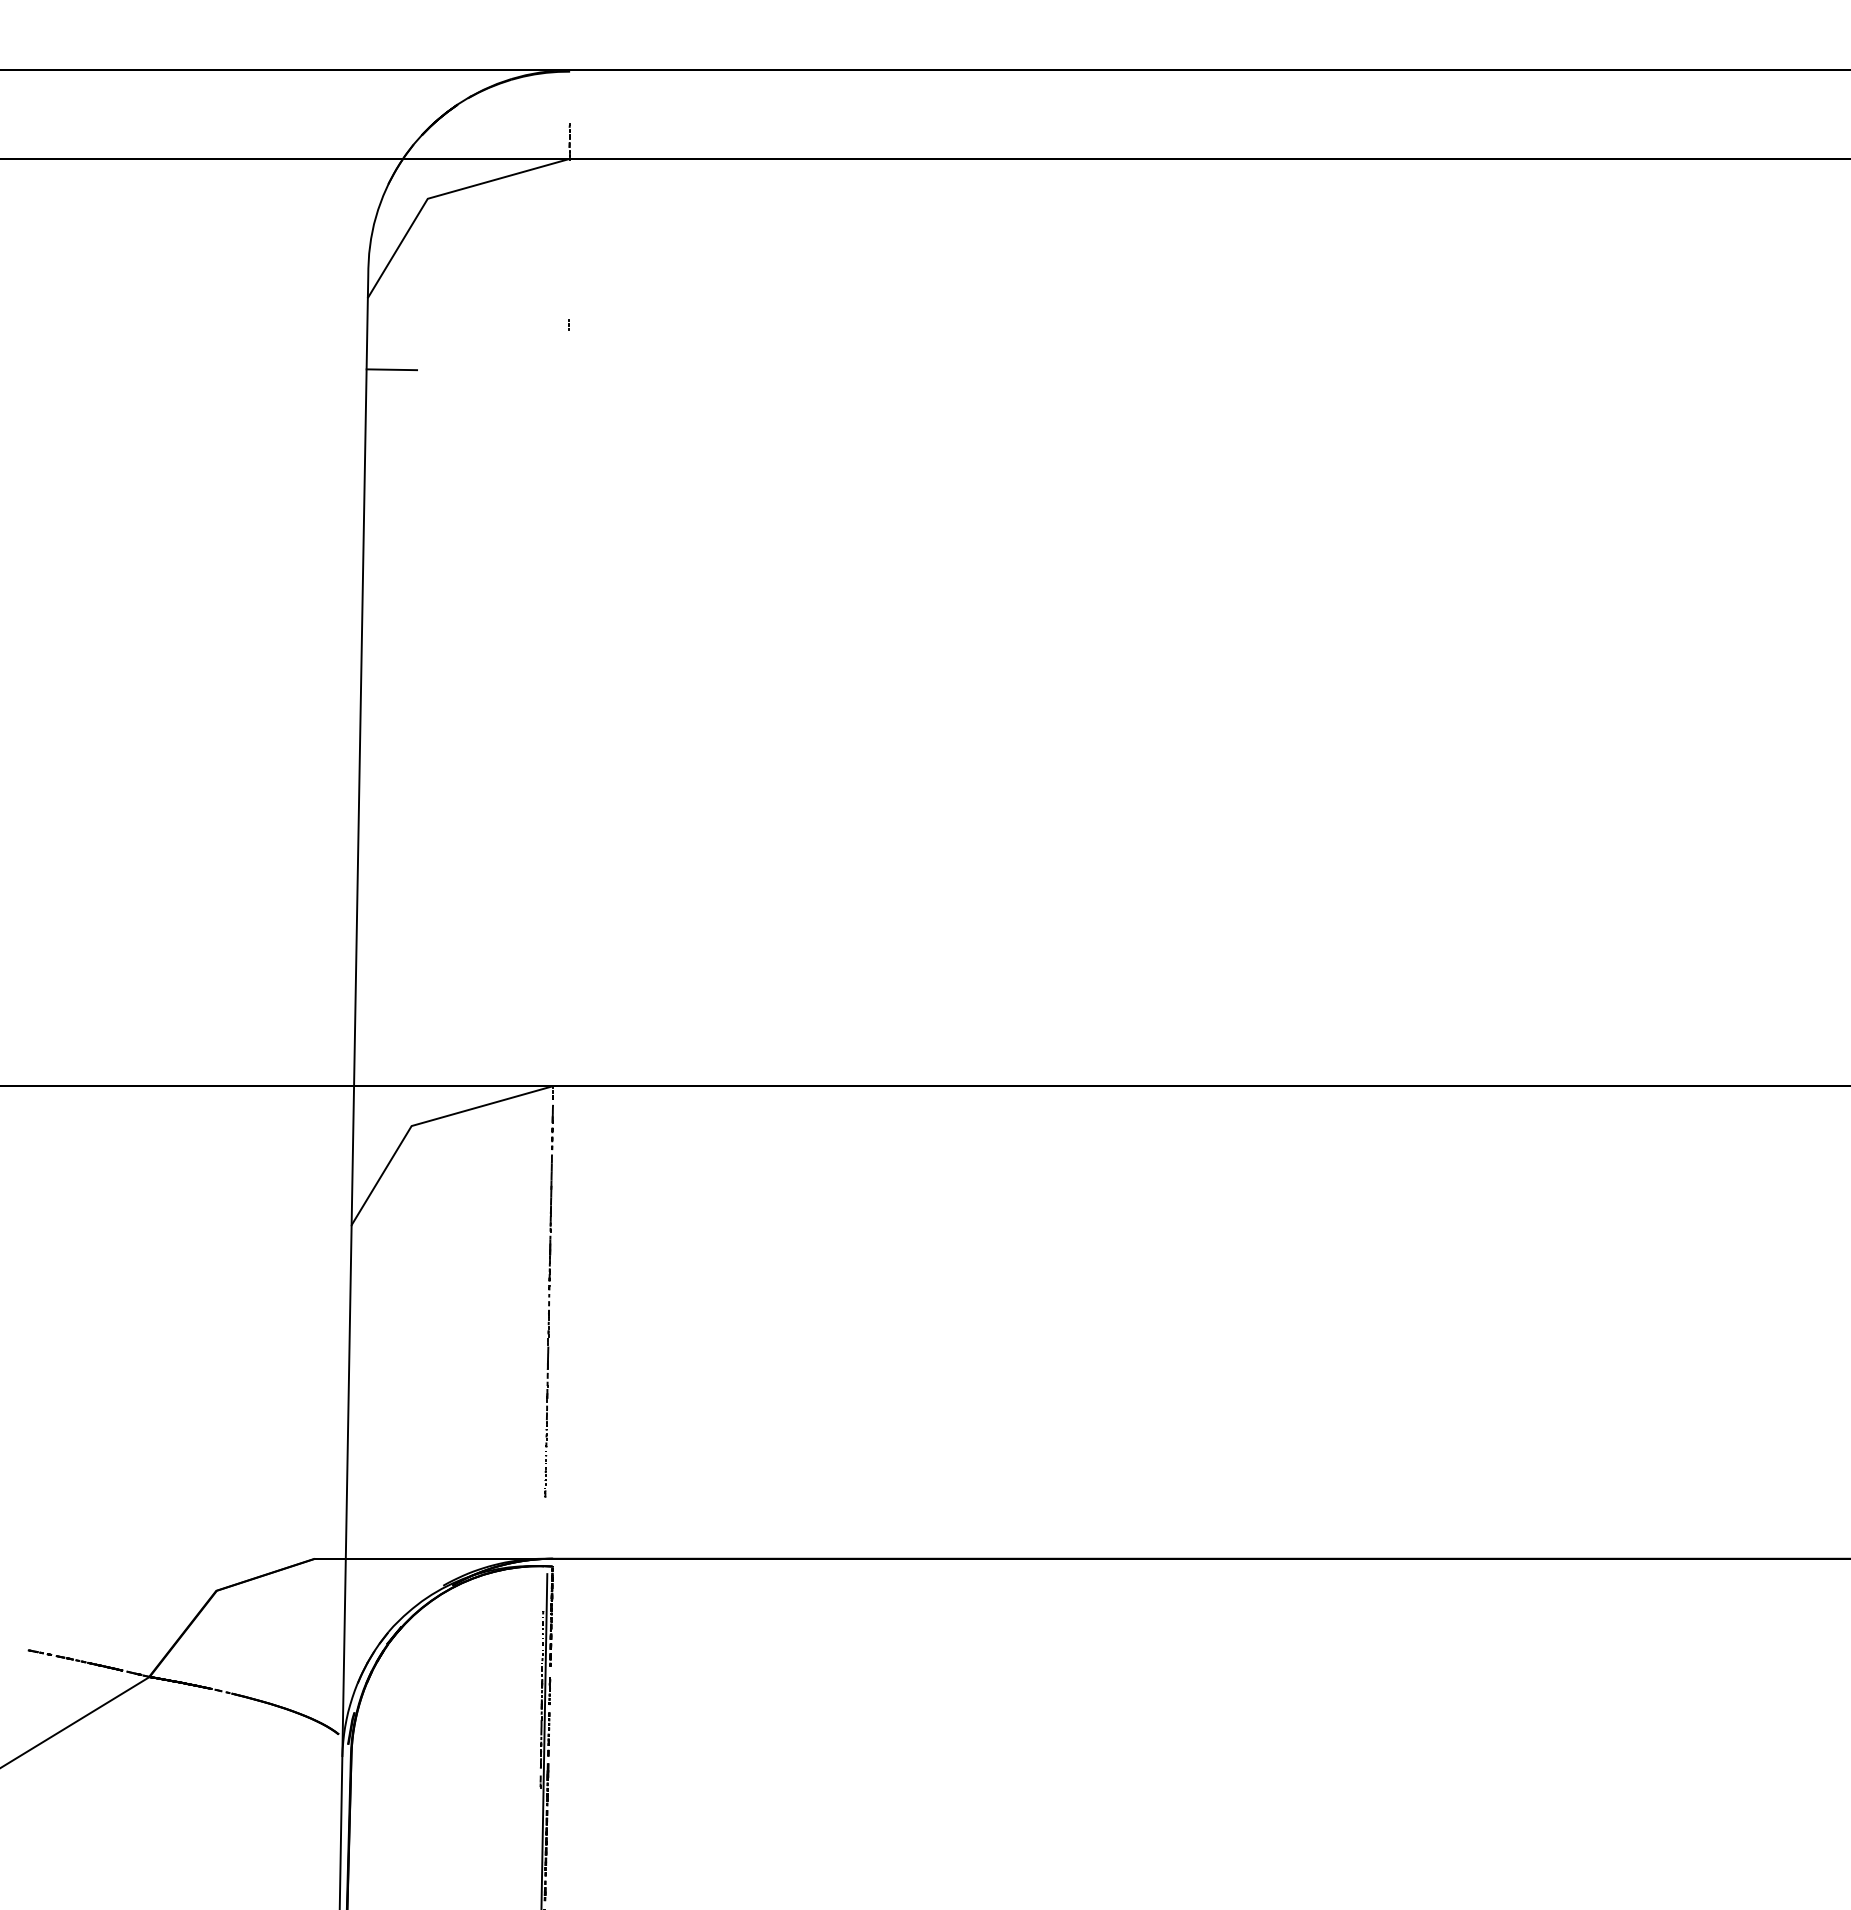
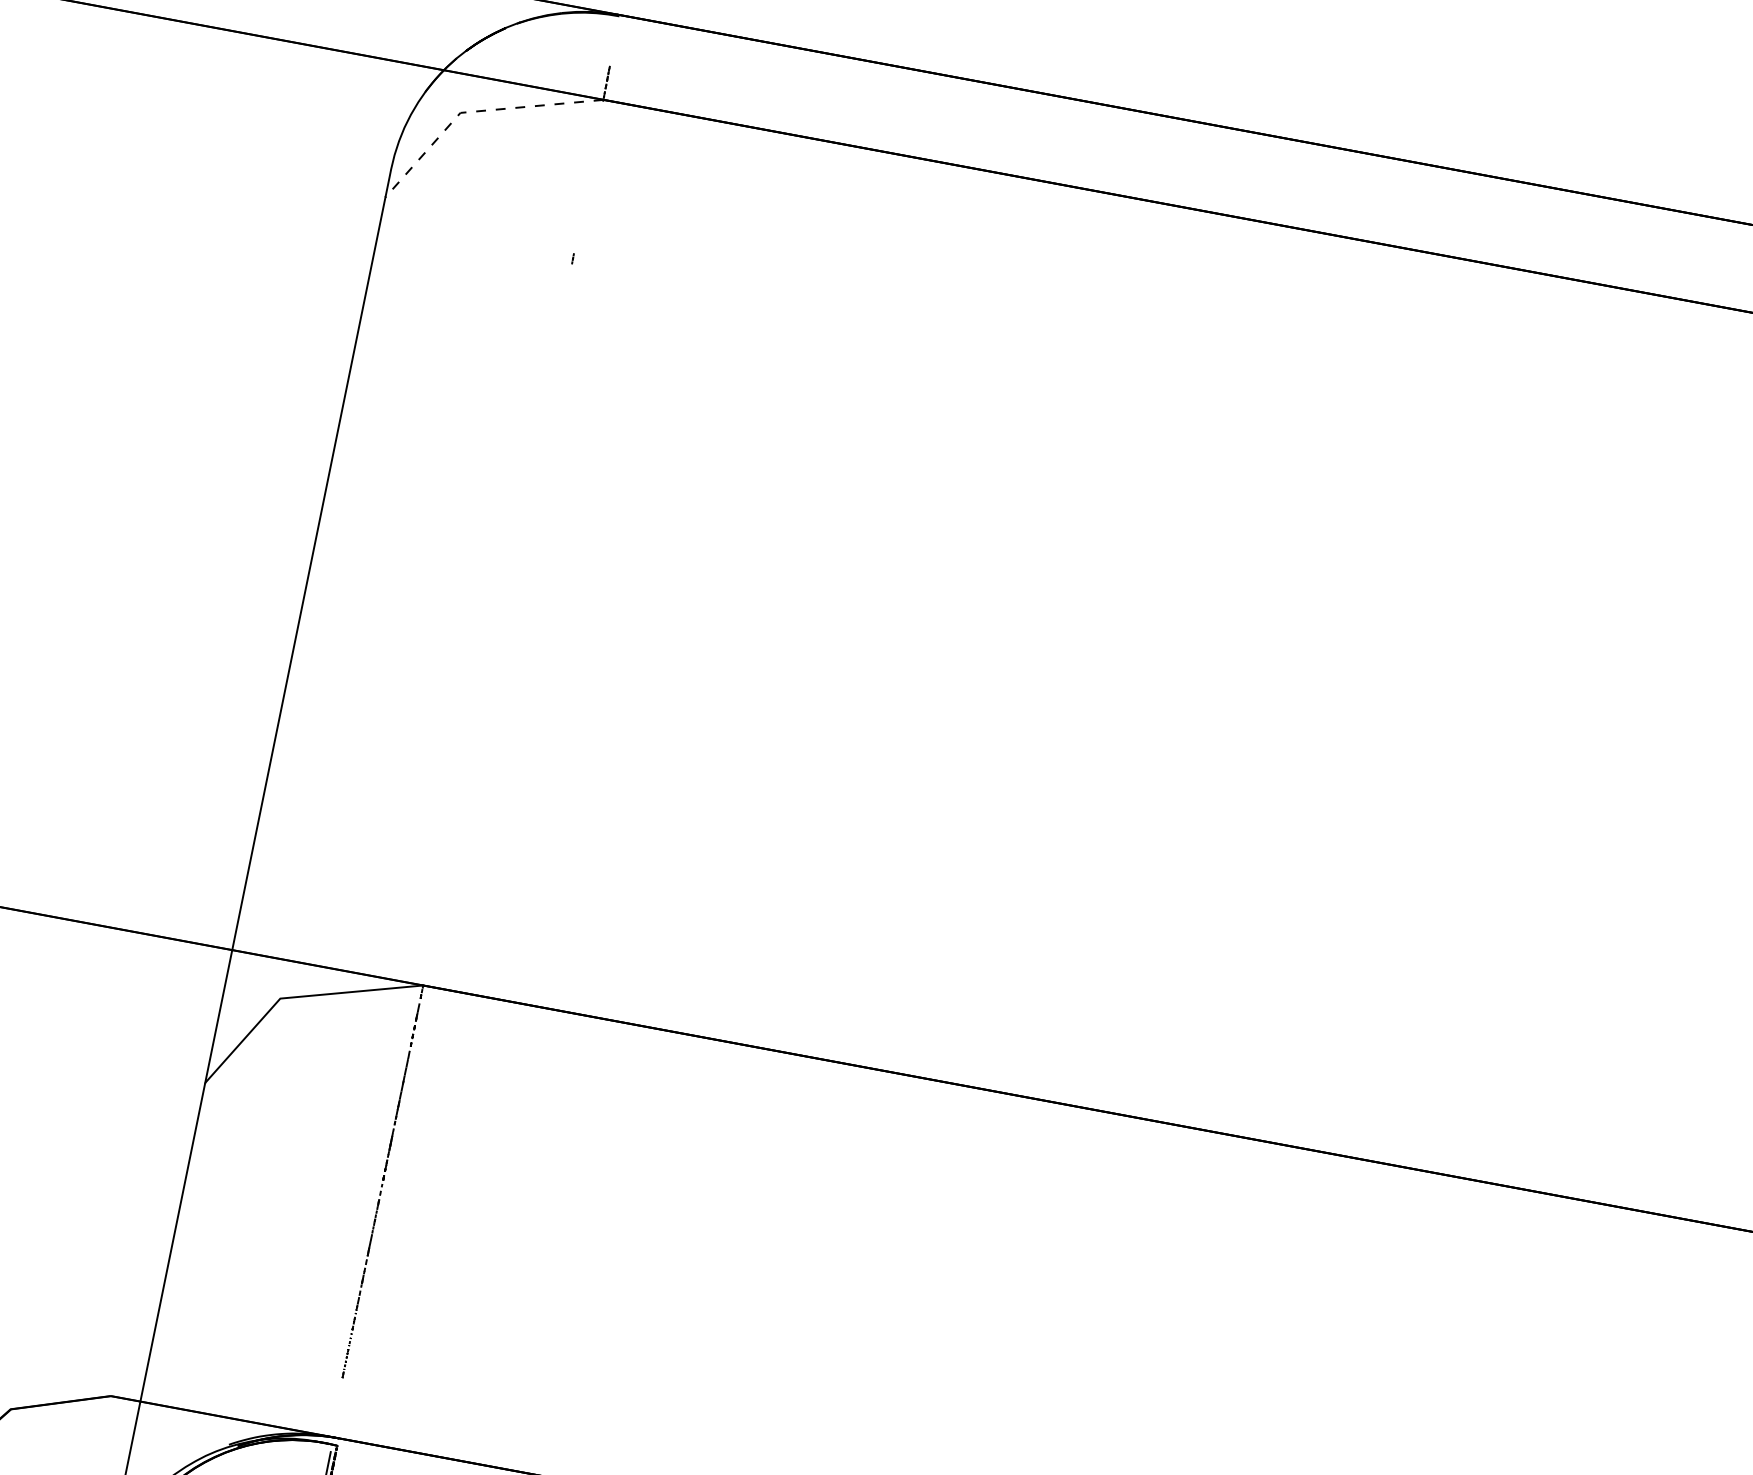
line: (442, 194) -> (475, 111), solid -> dashed
line: (391, 369) -> (395, 270), removed

